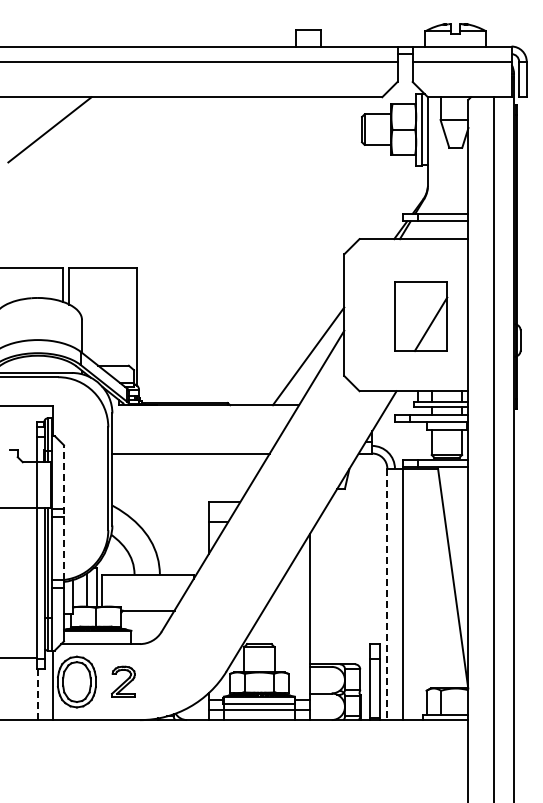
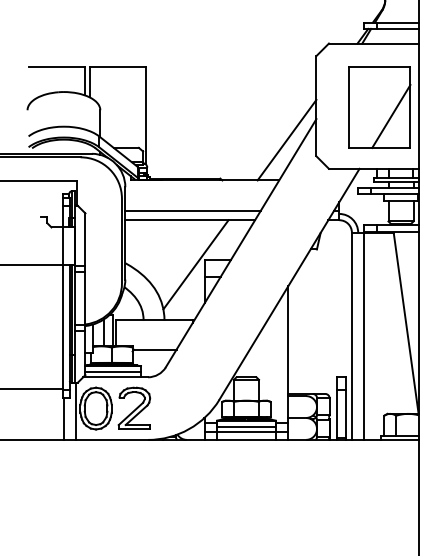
part: (421, 316) -> (380, 107), size x1.43
line: (194, 442) -> (192, 211), added
line: (197, 507) -> (195, 264), added
line: (64, 512) -> (85, 268), dashed -> solid
line: (387, 594) -> (352, 336), dashed -> solid
line: (97, 638) -> (113, 372), added
part: (123, 681) -> (134, 408), size x1.67
line: (37, 694) -> (63, 418), dashed -> solid

